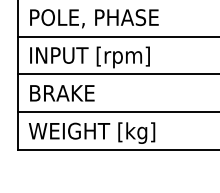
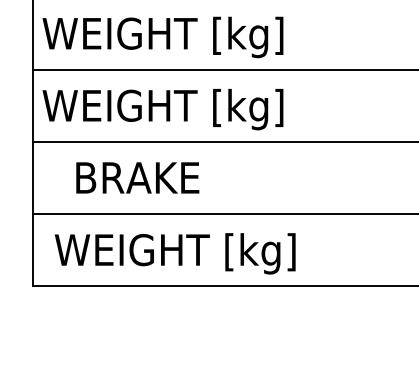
text: (90, 19) -> (172, 37), POLE, PHASE -> WEIGHT [kg]
text: (85, 57) -> (162, 109), INPUT [rpm] -> WEIGHT [kg]
text: (62, 93) -> (138, 178), moved

